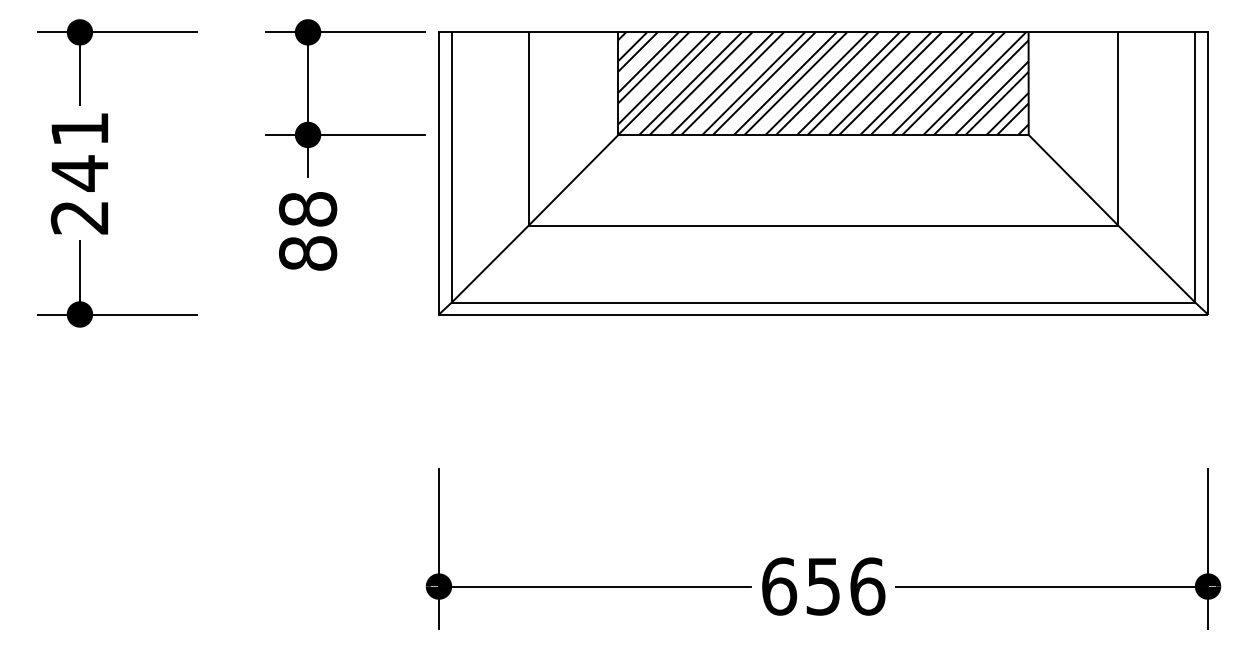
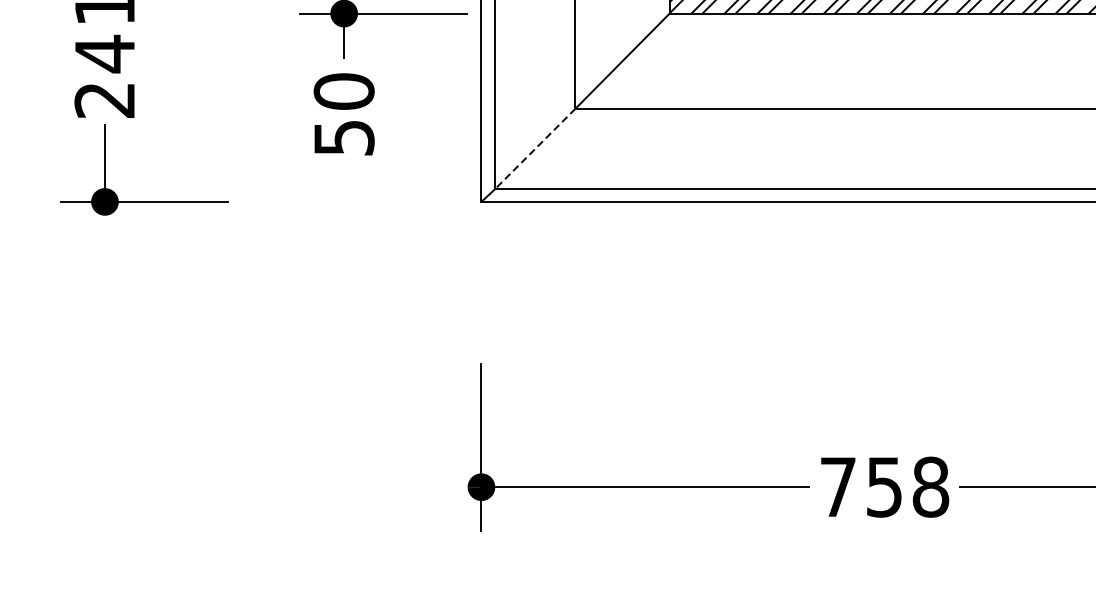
text: (308, 230) -> (344, 113), 88 -> 50
line: (489, 264) -> (534, 149), solid -> dashed
text: (823, 586) -> (884, 487), 656 -> 758

